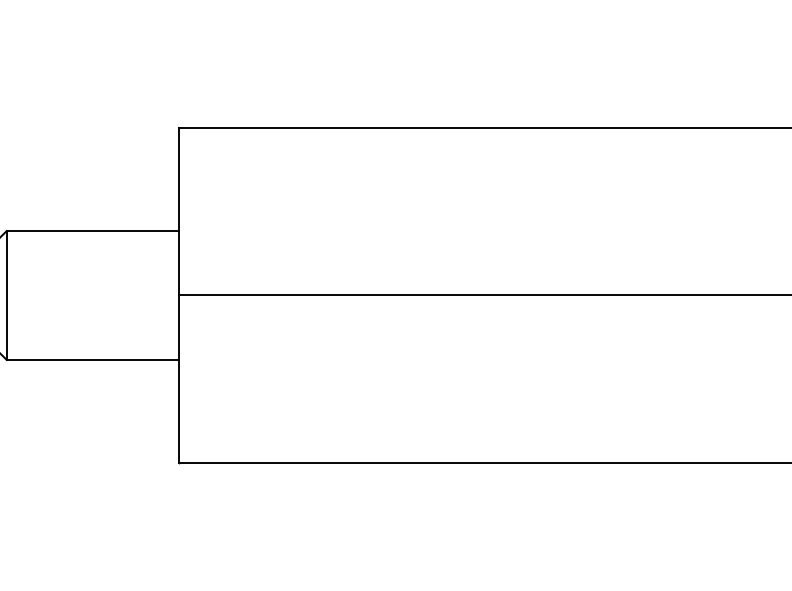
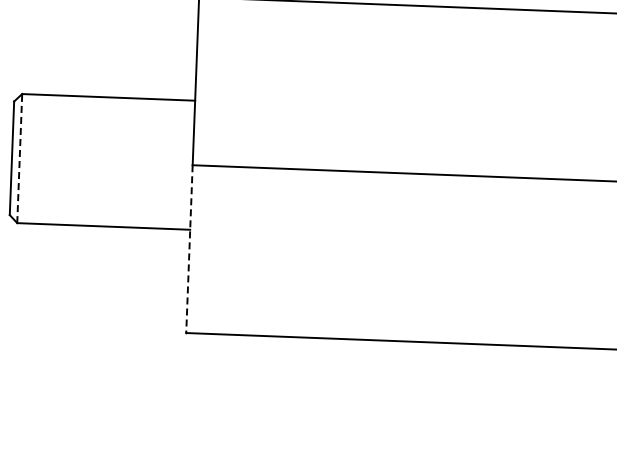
line: (6, 295) -> (19, 158), solid -> dashed
line: (179, 379) -> (189, 249), solid -> dashed

